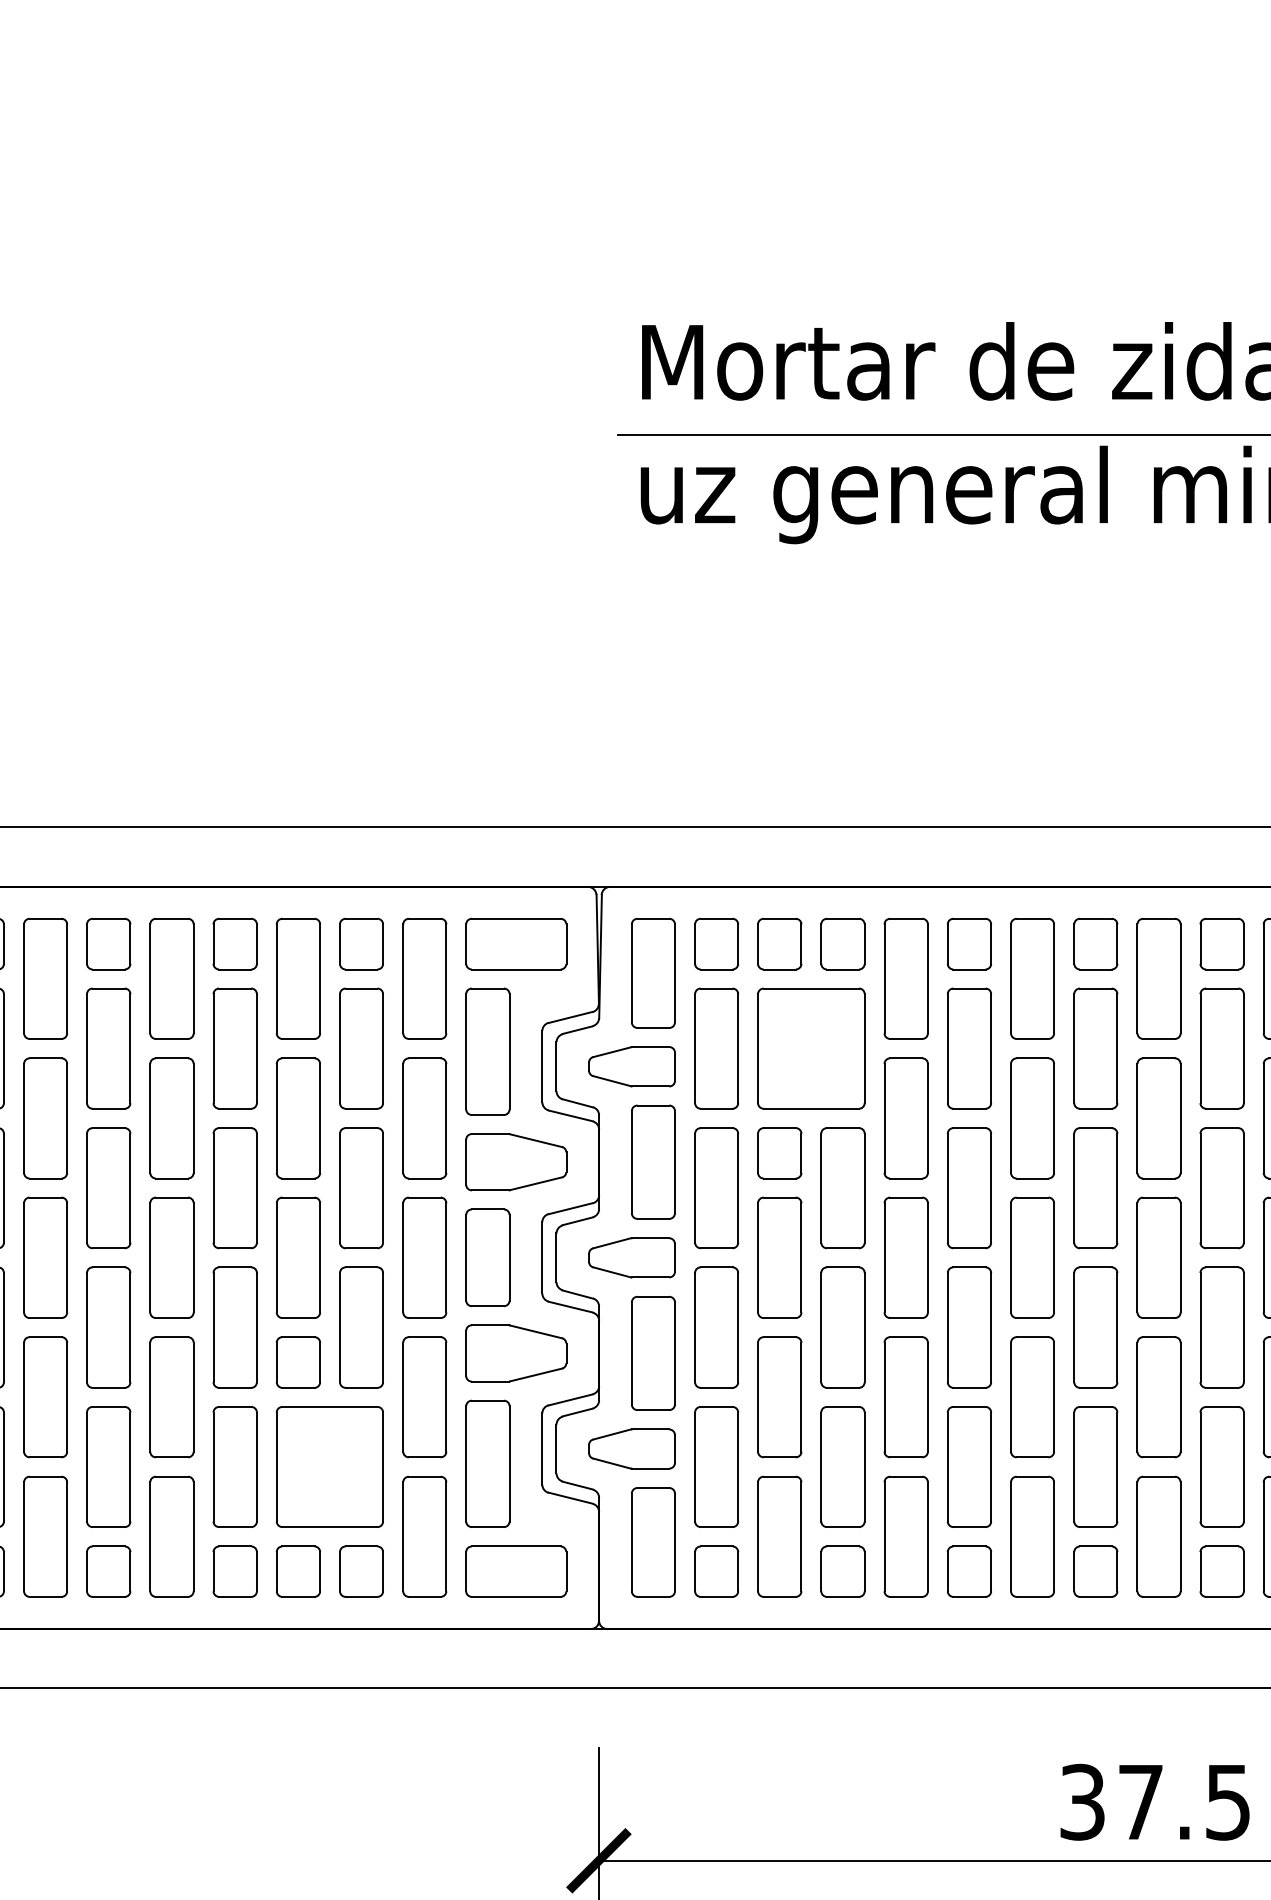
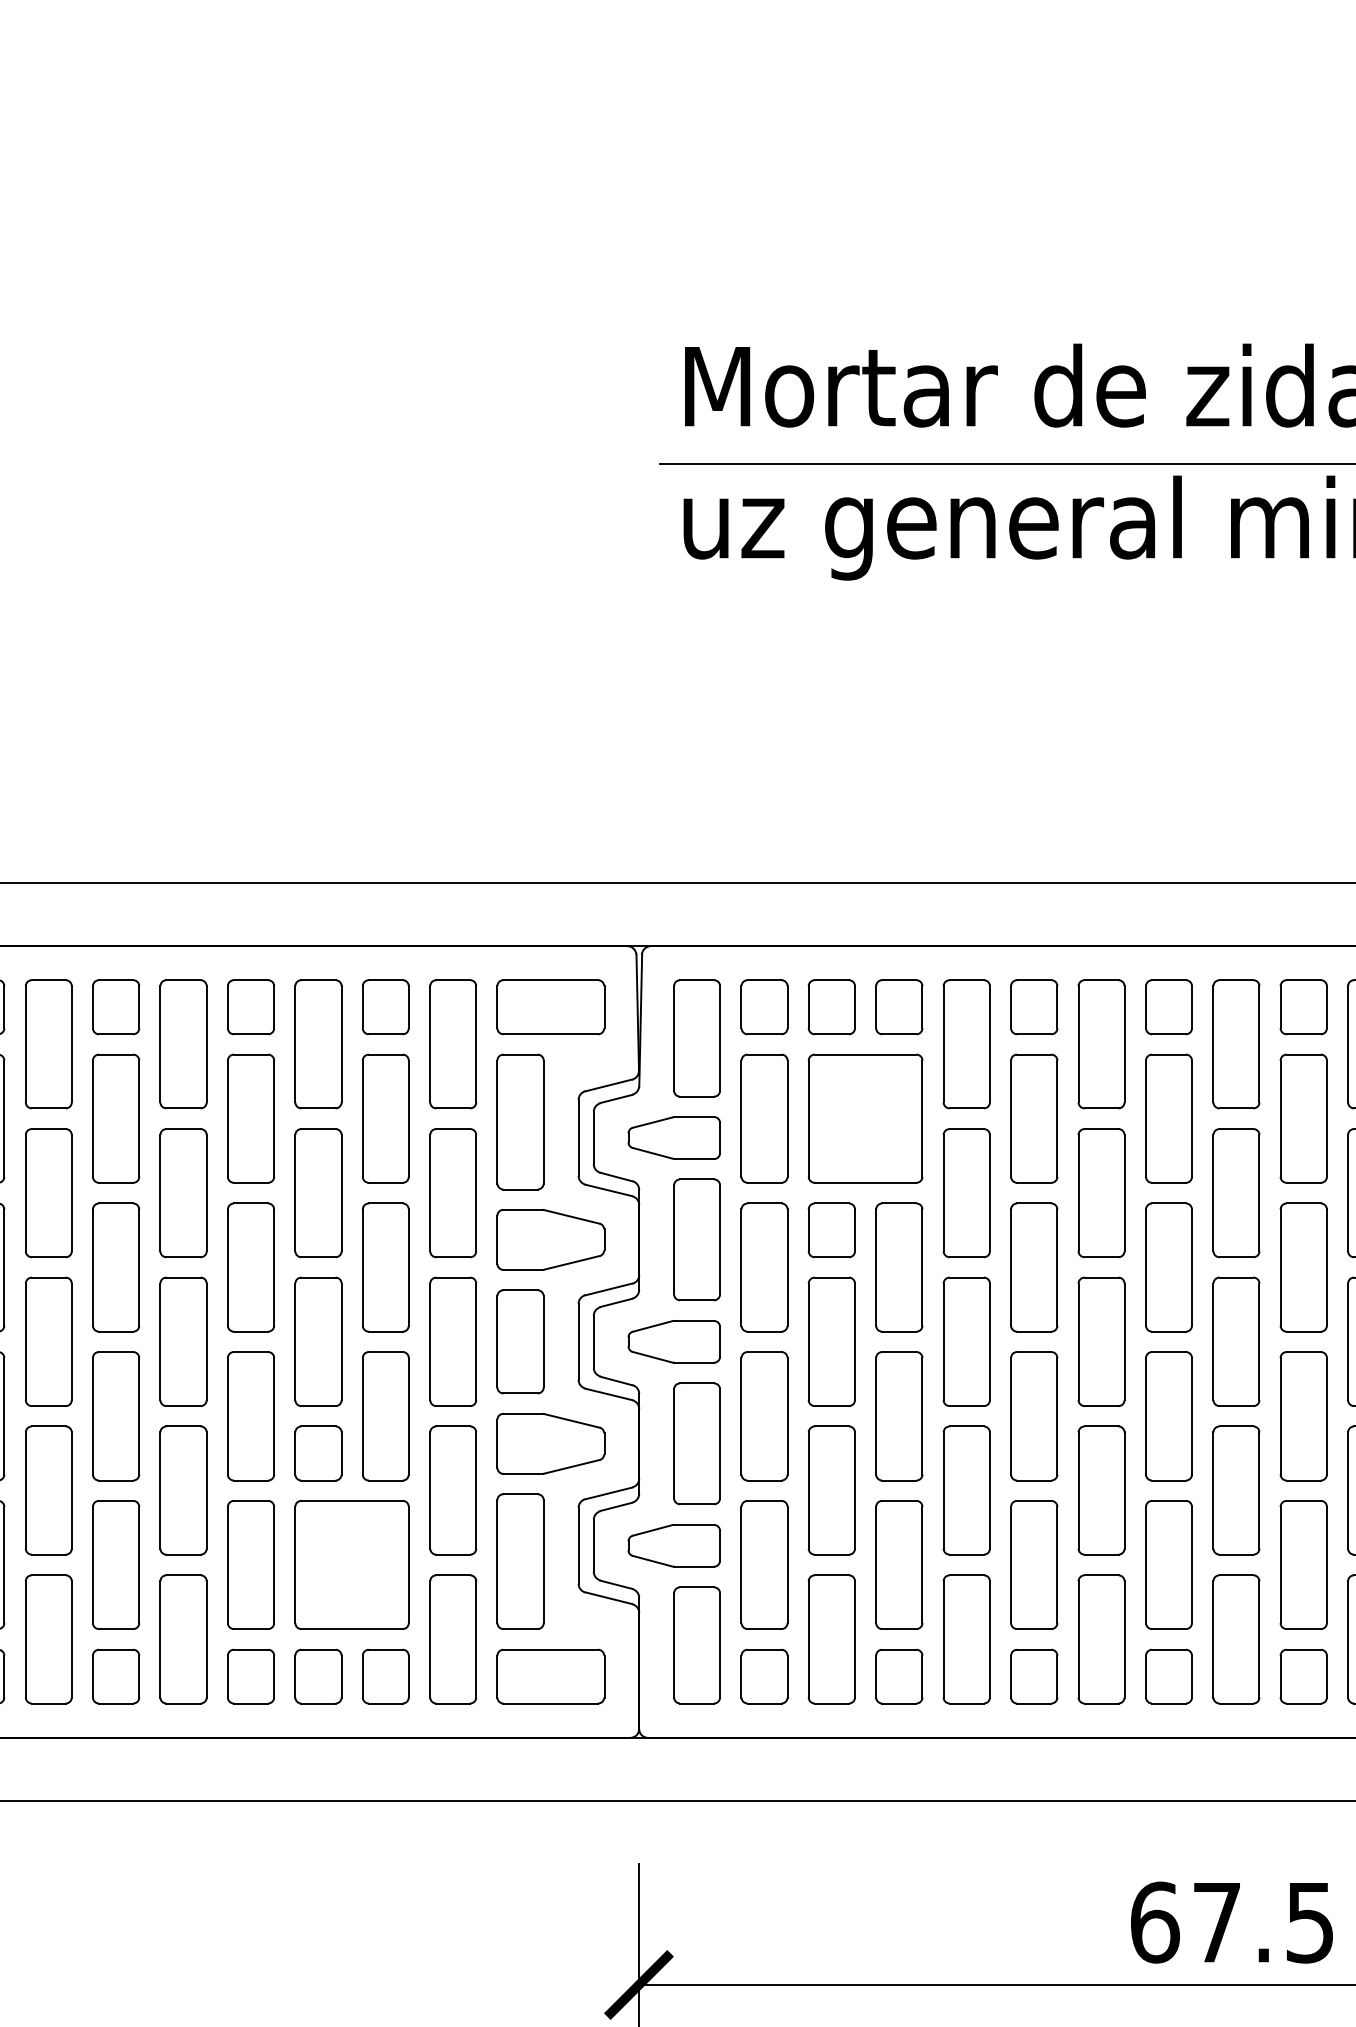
text: (1083, 1802) -> (1155, 1922), 37.5 -> 67.5

